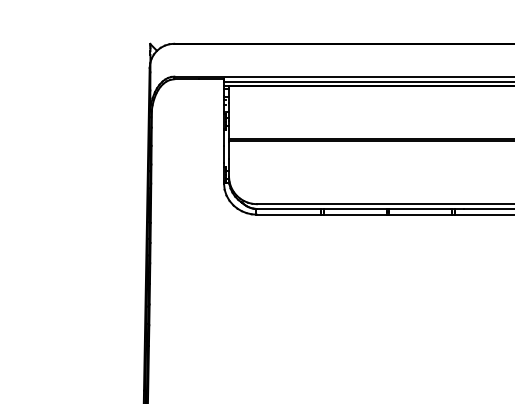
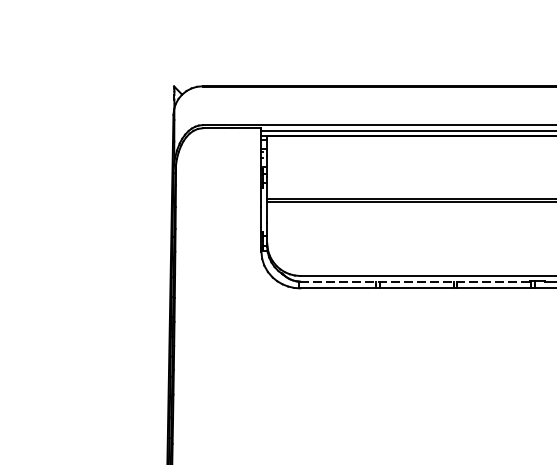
line: (354, 209) -> (415, 282), solid -> dashed

